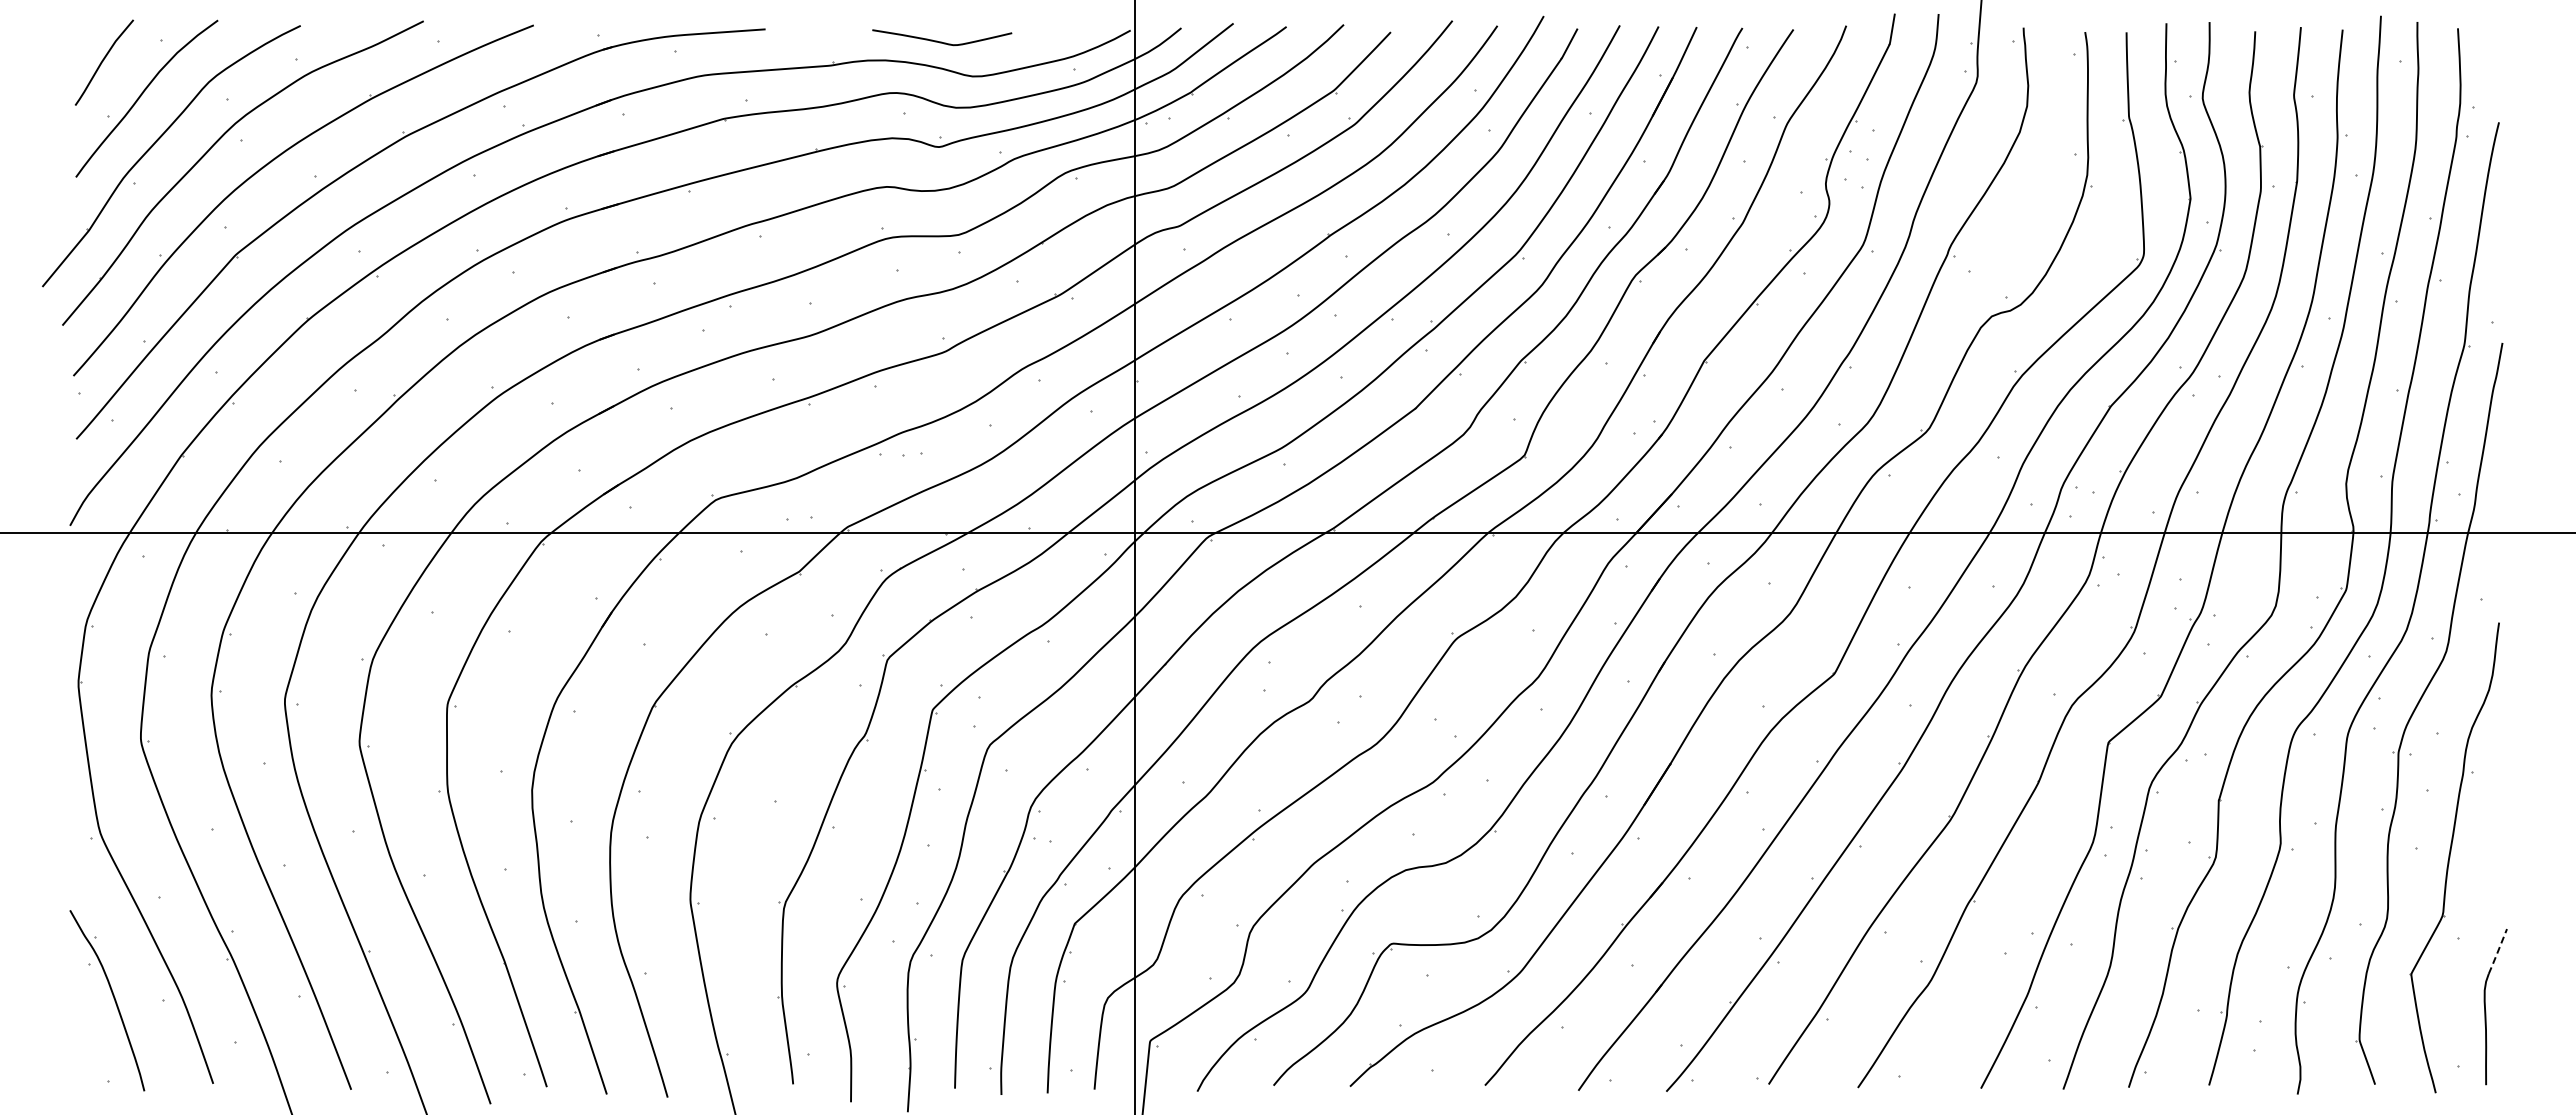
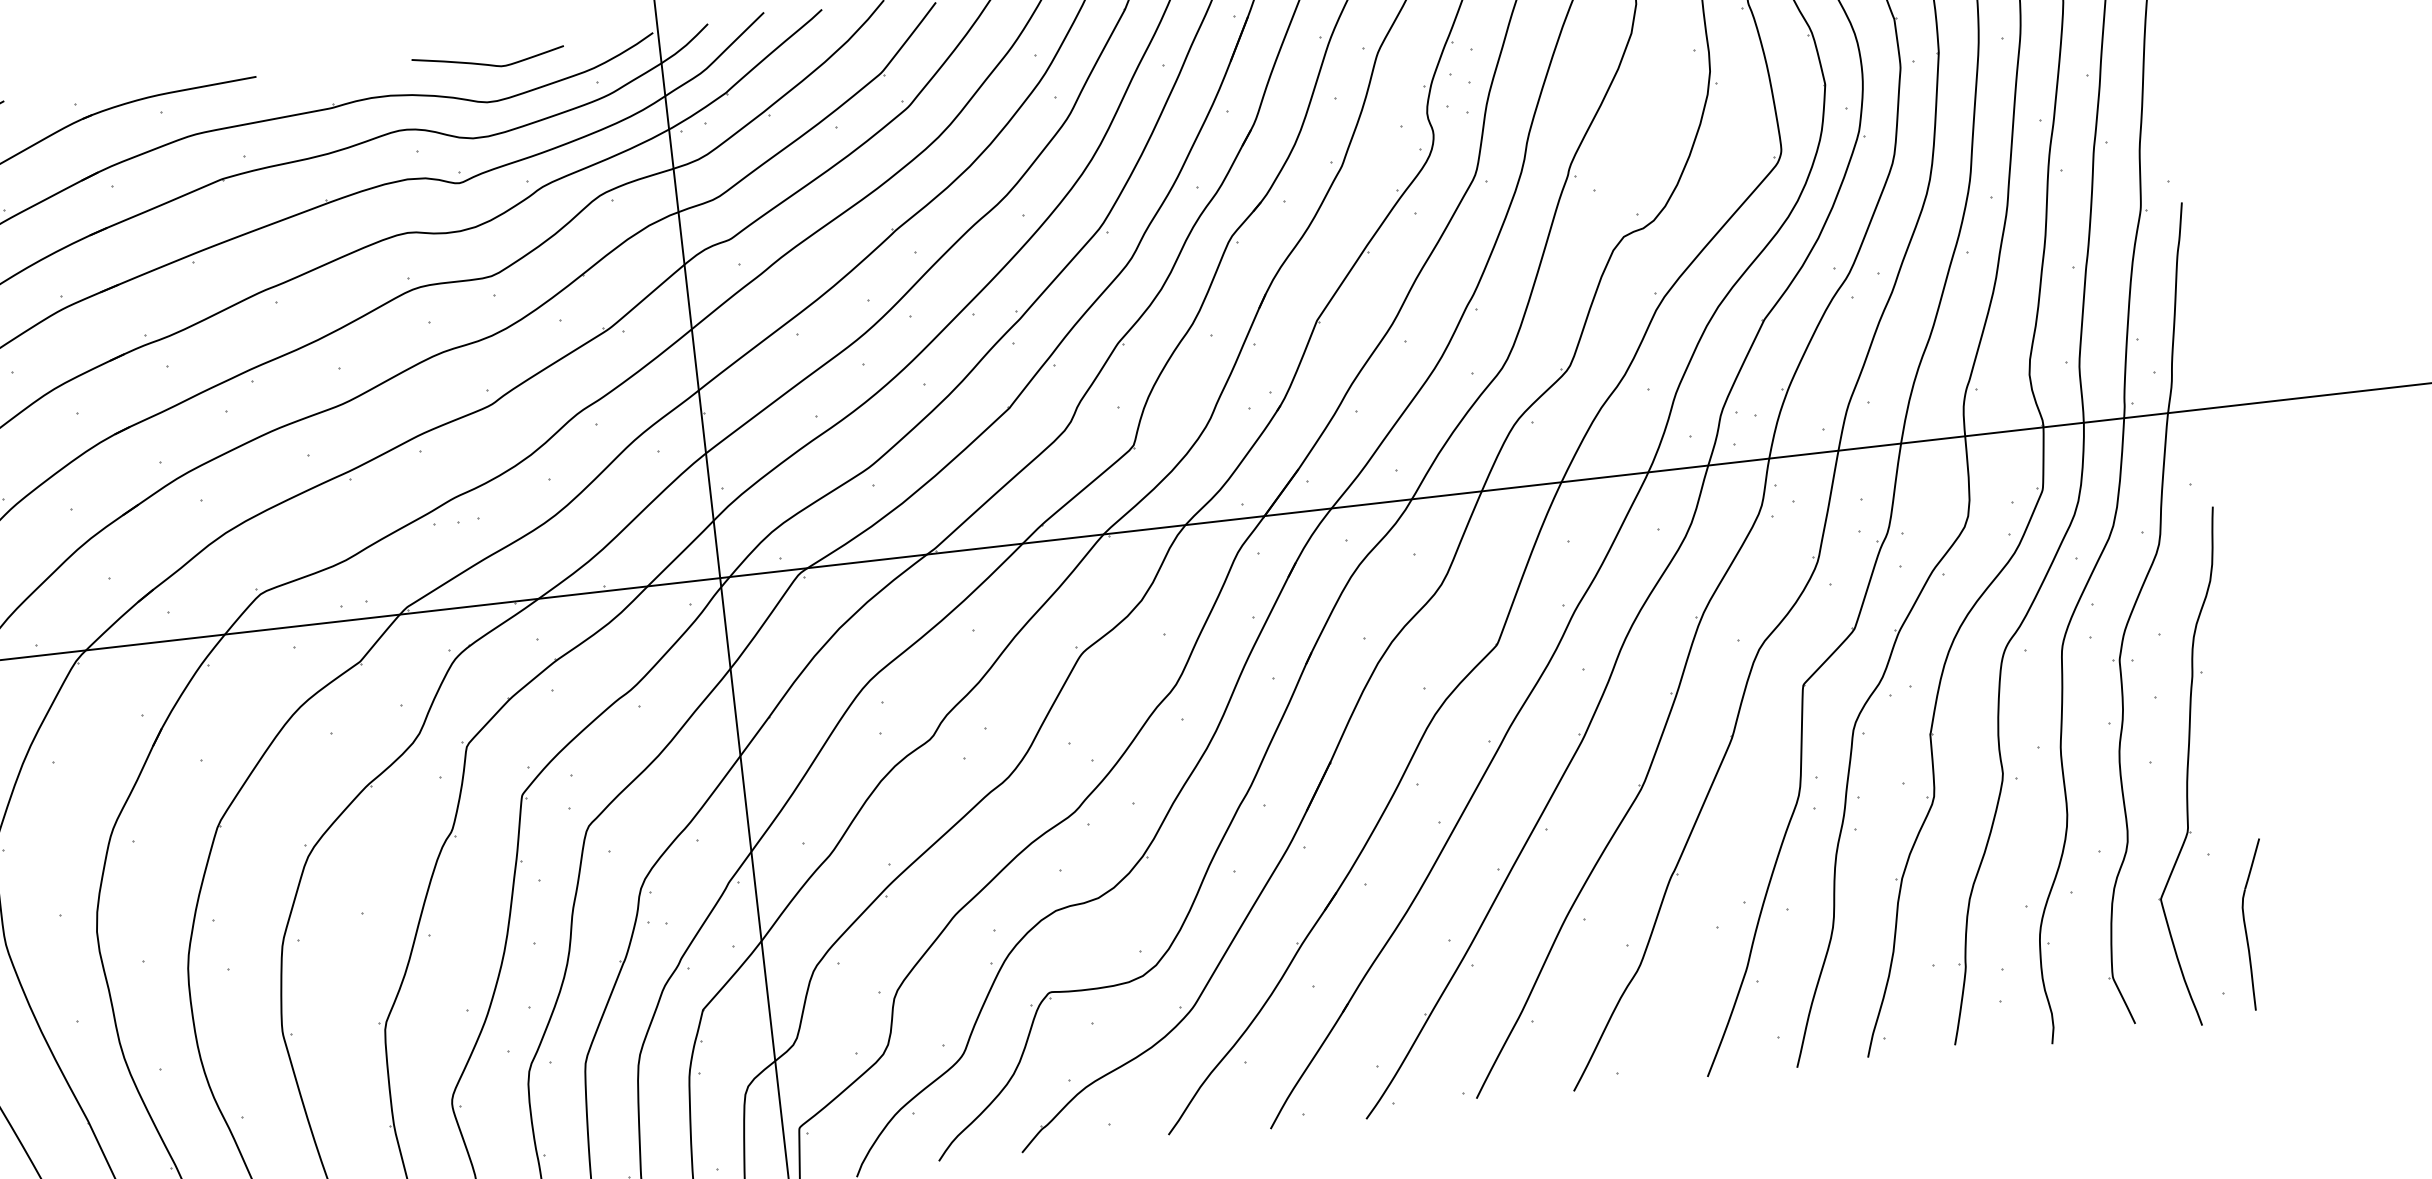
curve: (941, 41) -> (488, 63), moved
line: (2497, 952) -> (2251, 865), dashed -> solid

